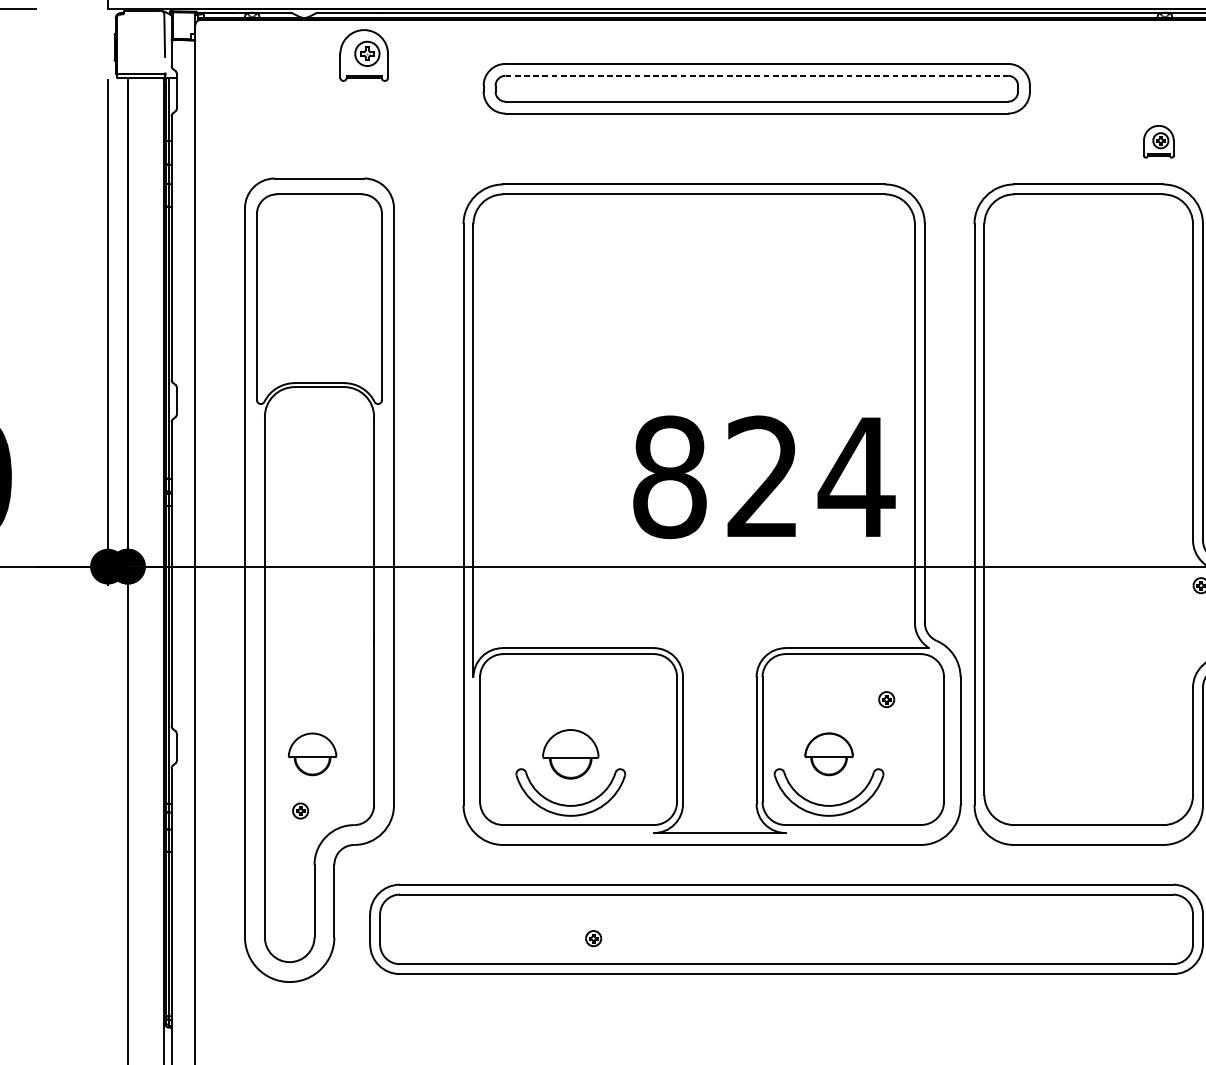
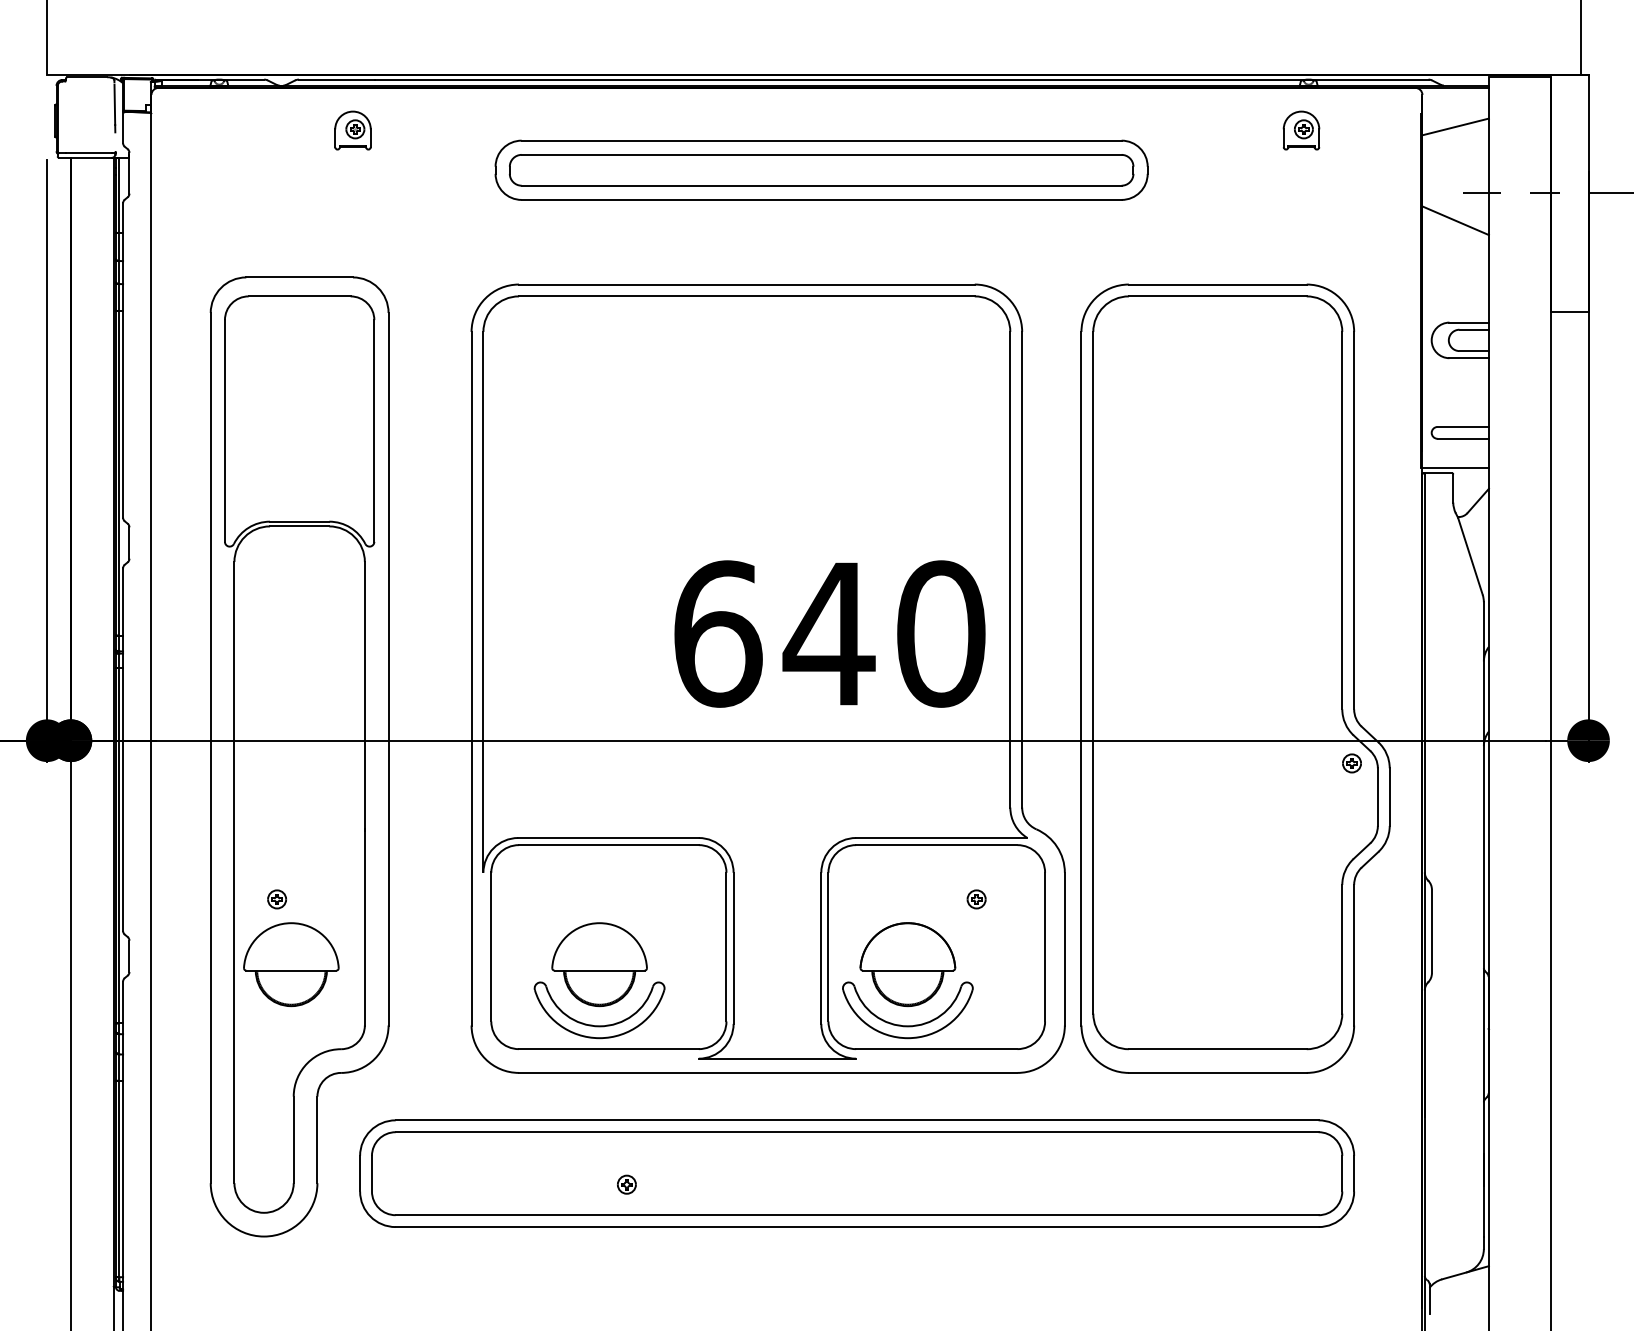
part: (363, 55) -> (352, 130), size x0.62
line: (756, 75) -> (821, 154), dashed -> solid
part: (1158, 141) -> (1301, 130), moved
text: (764, 476) -> (830, 633), 824 -> 640
part: (312, 754) -> (291, 964), size x1.67
part: (570, 754) -> (599, 964), size x1.43
part: (828, 754) -> (907, 964), size x1.67
part: (300, 811) -> (277, 899), moved

